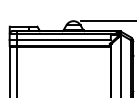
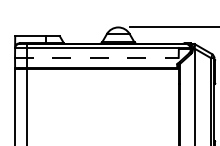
line: (60, 39) -> (97, 57), solid -> dashed

